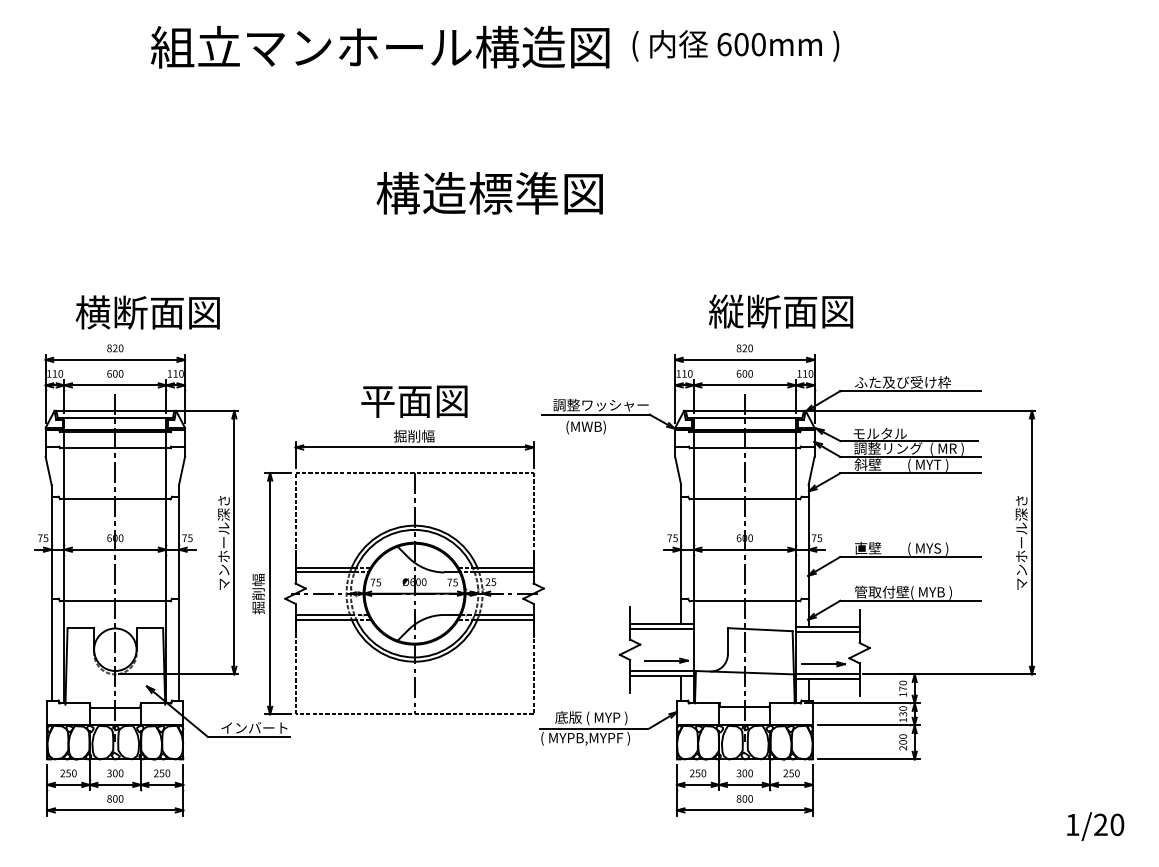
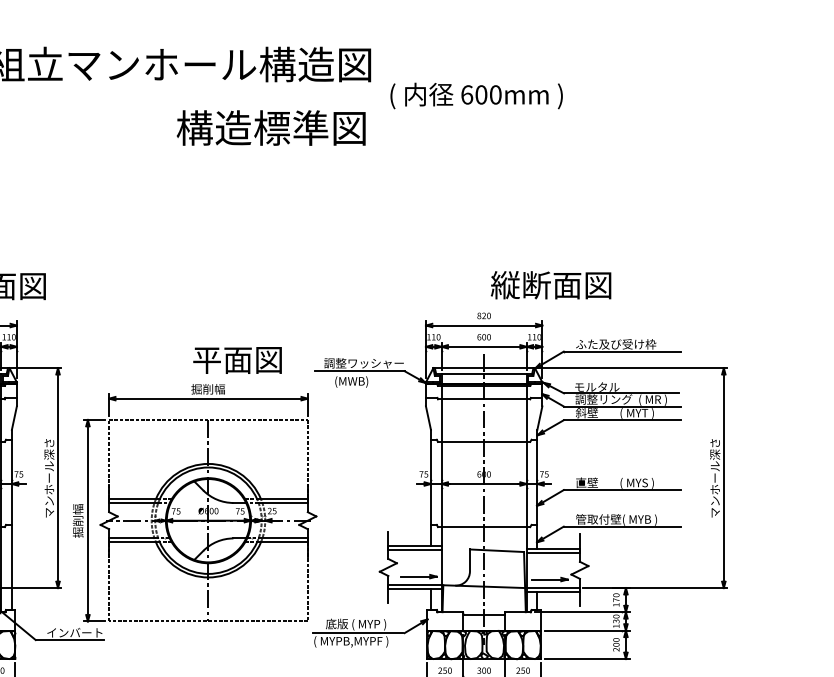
text: (735, 45) -> (476, 95), moved
text: (489, 193) -> (271, 128), moved
text: (780, 311) -> (550, 285), moved
text: (414, 401) -> (237, 360), moved

